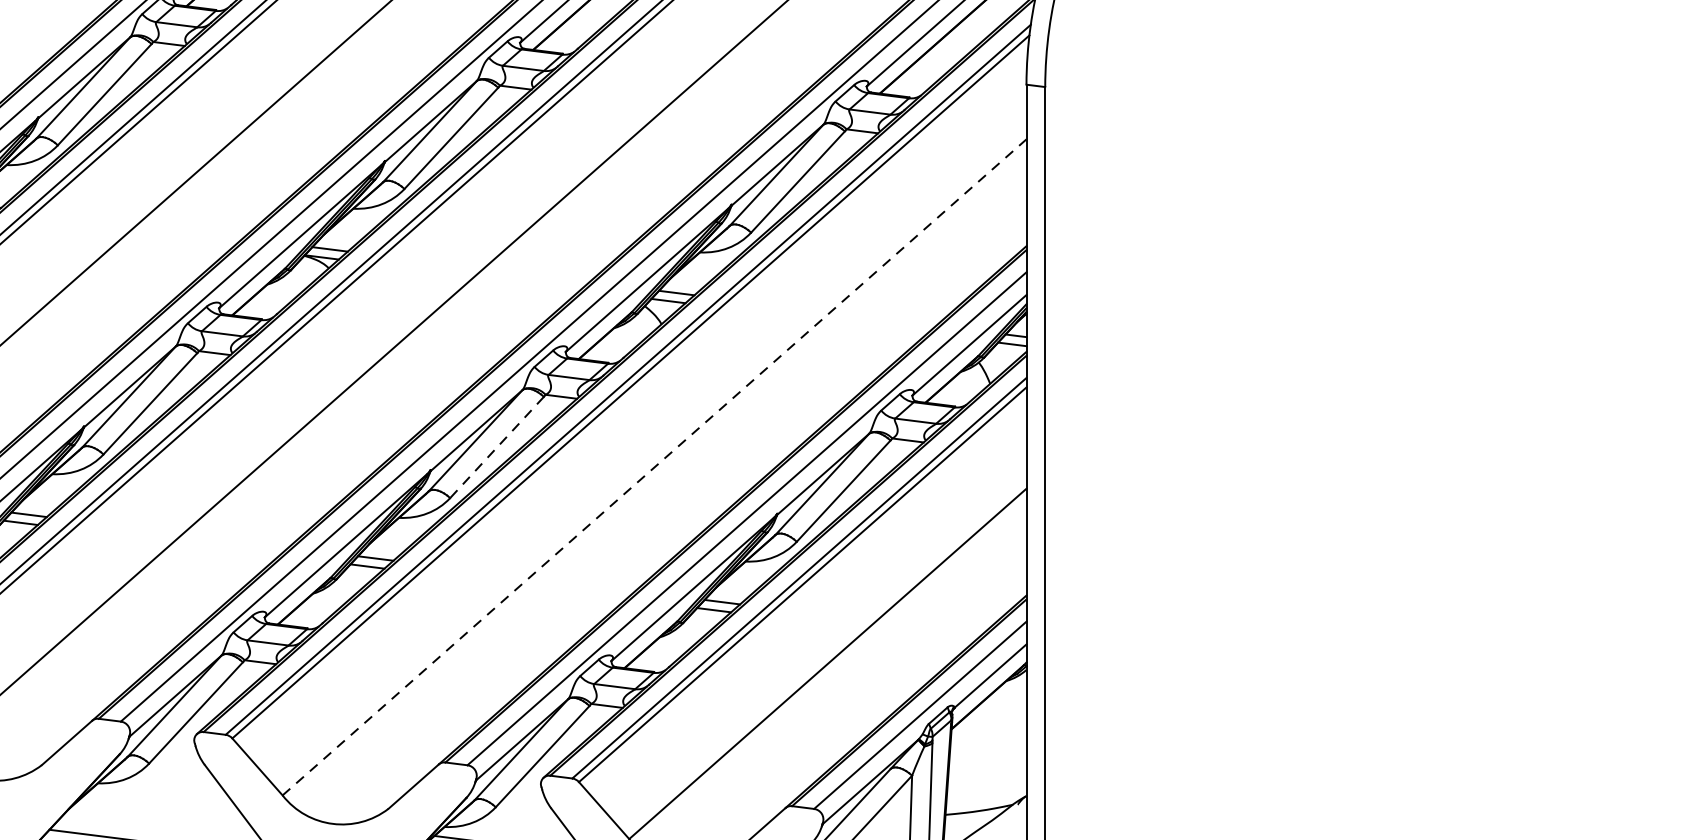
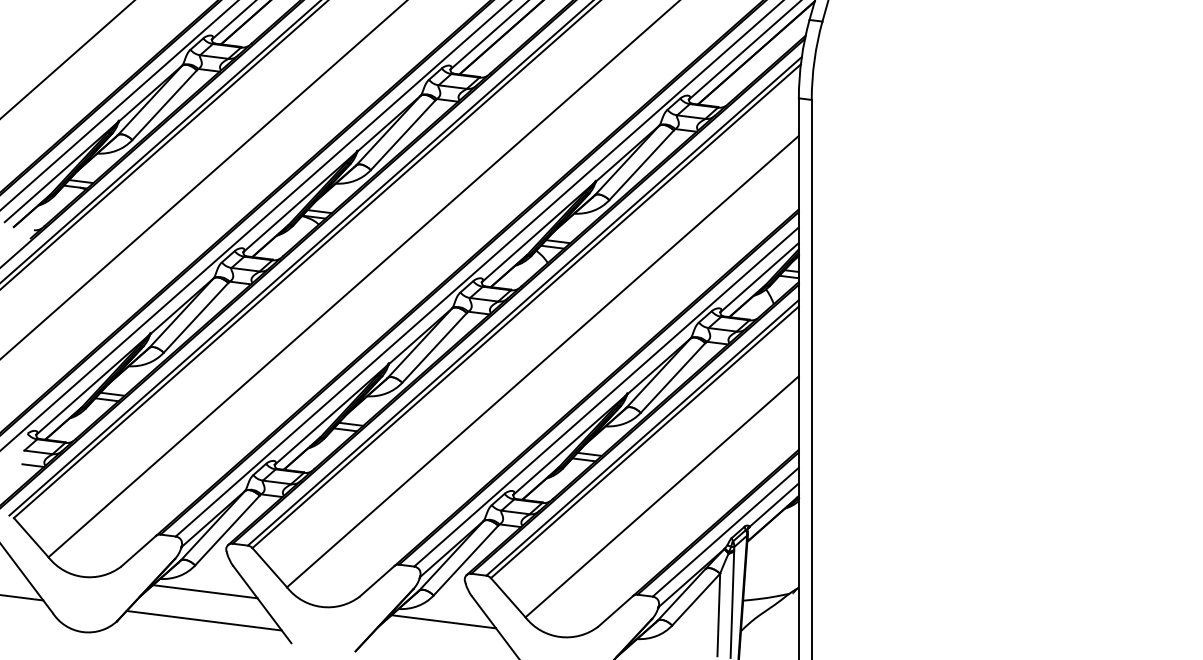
line: (496, 448) -> (434, 348), dashed -> solid
line: (655, 467) -> (543, 361), dashed -> solid
line: (164, 801) -> (205, 591), added

